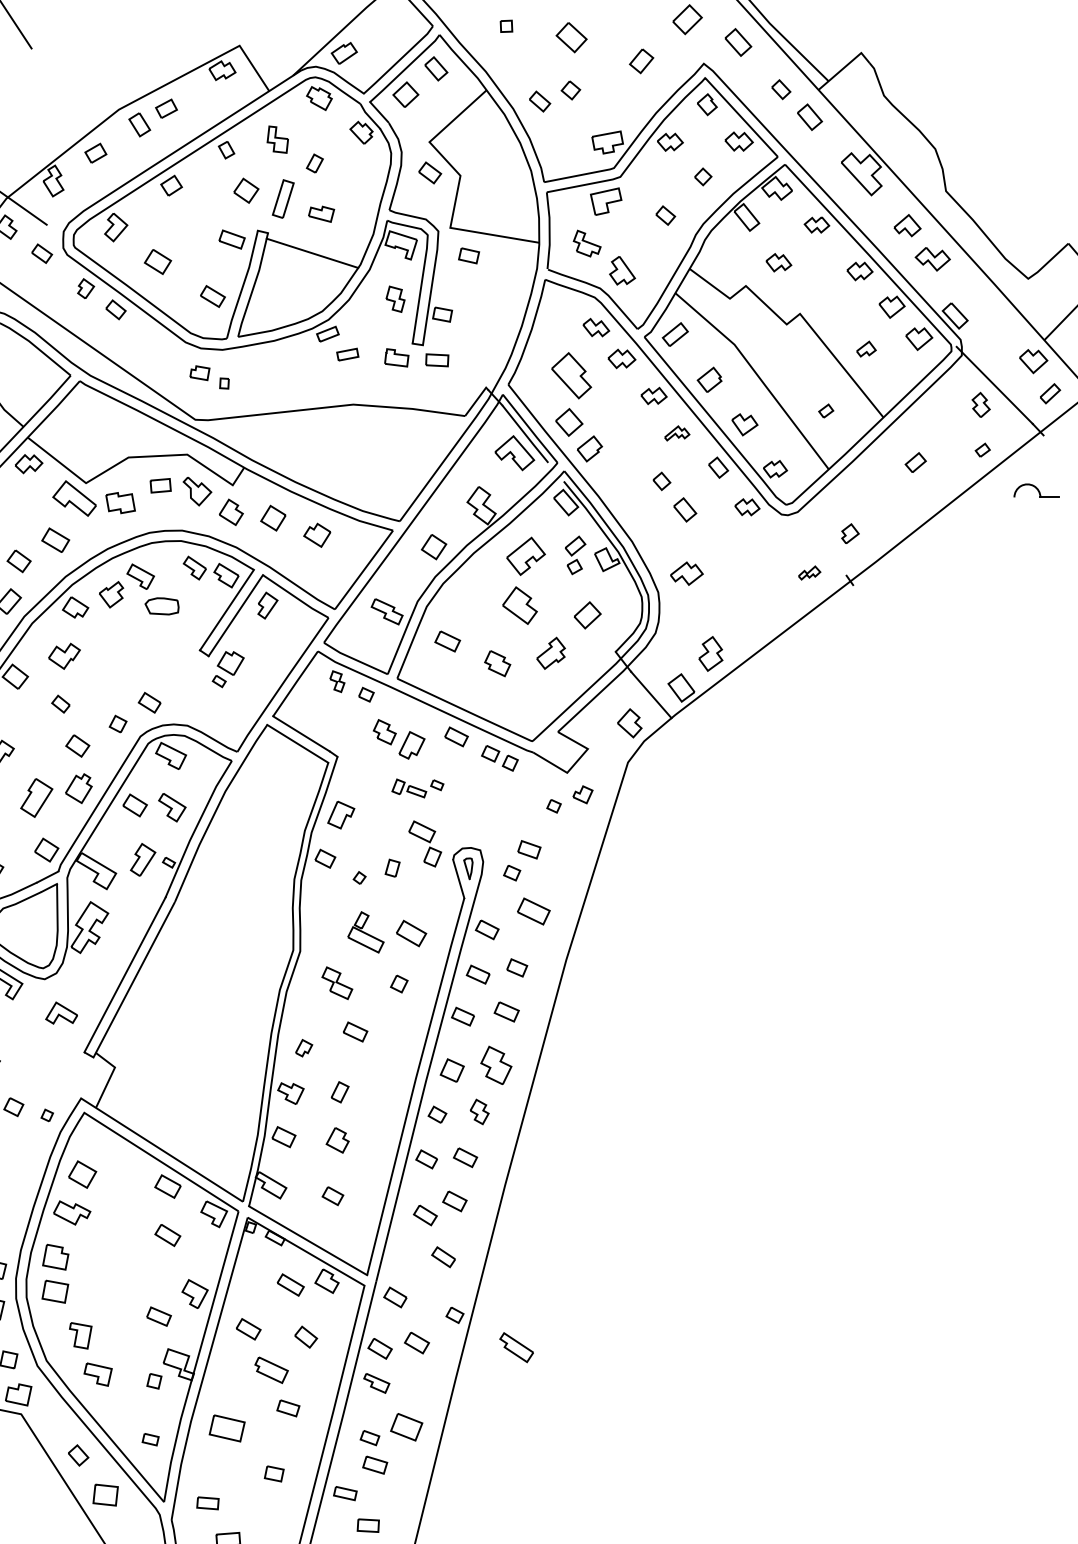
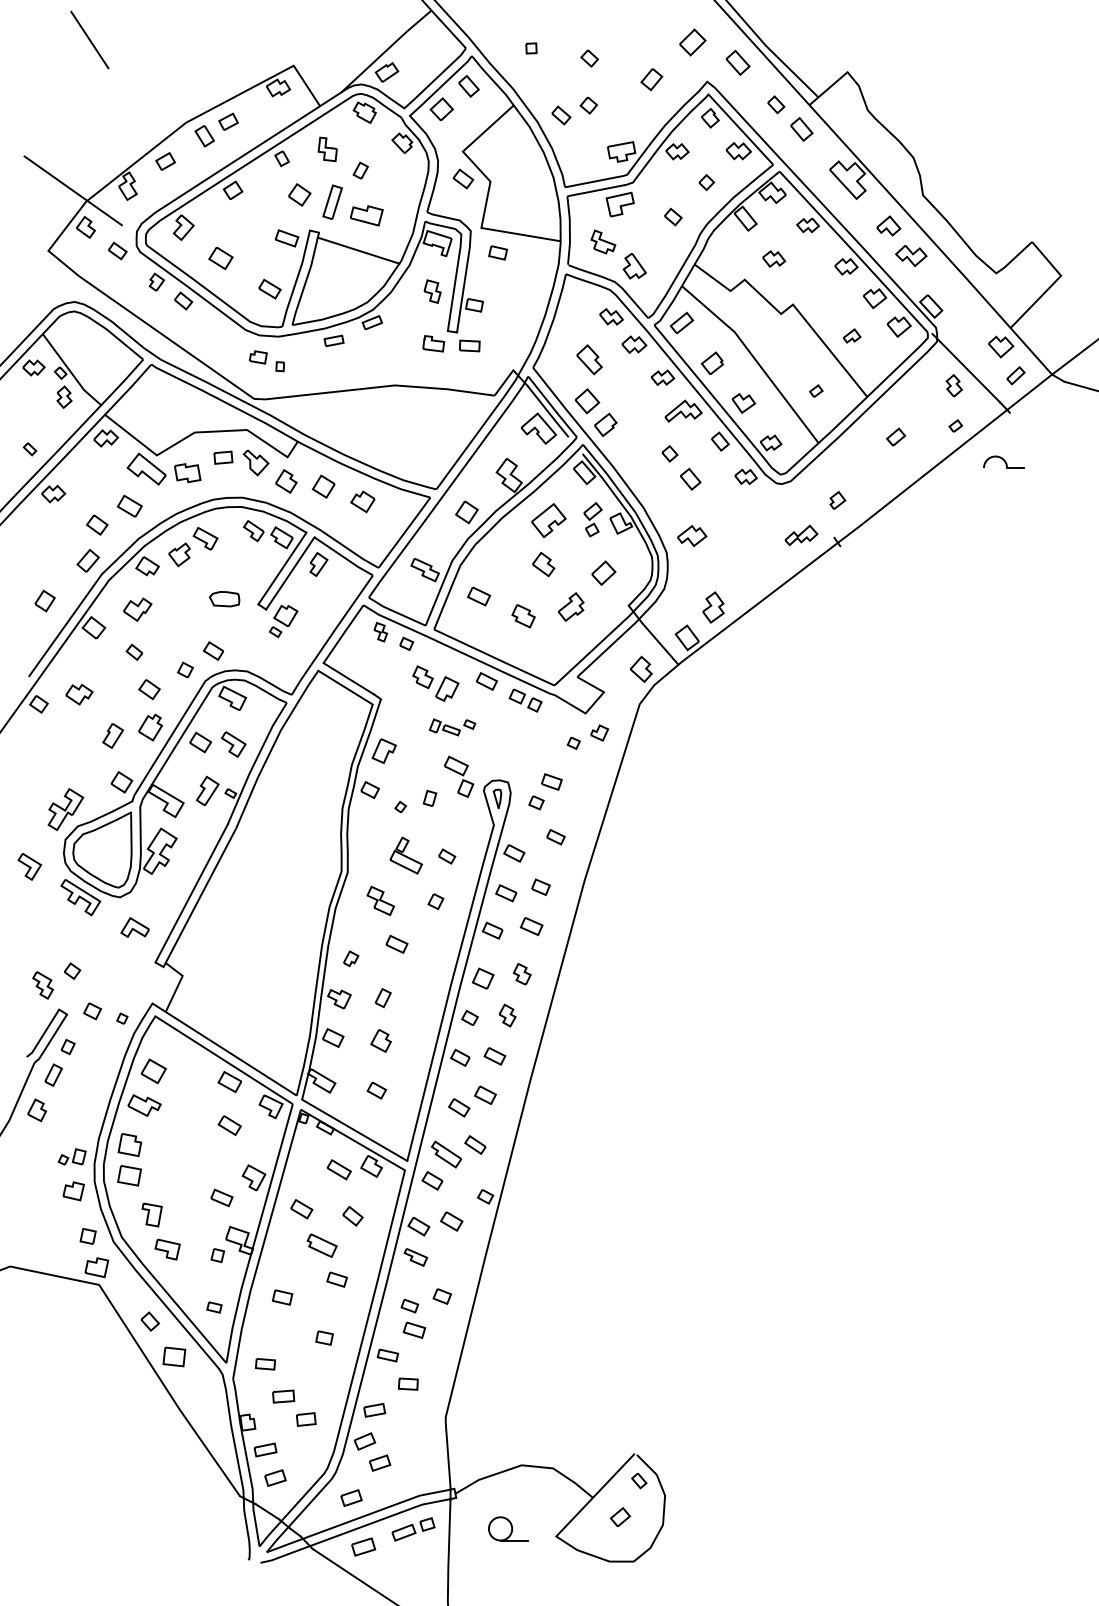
part: (571, 37) -> (589, 58), size x0.62
part: (321, 213) -> (366, 215), size x1.43
part: (347, 354) -> (333, 340), moved
part: (571, 375) -> (589, 359), size x0.71
part: (677, 432) -> (683, 410), size x1.67
part: (809, 573) -> (801, 535), size x1.67
part: (520, 605) -> (543, 564), size x0.71
part: (161, 606) -> (224, 599), moved
part: (37, 797) -> (113, 735), size x0.71
part: (533, 912) -> (555, 837), size x0.62
part: (412, 933) -> (447, 856), size x0.62
part: (495, 1065) -> (521, 974), size x0.62
part: (516, 1347) -> (446, 1154), moved
part: (405, 1427) -> (441, 1296), size x0.62
part: (227, 1428) -> (282, 1297), size x0.62

